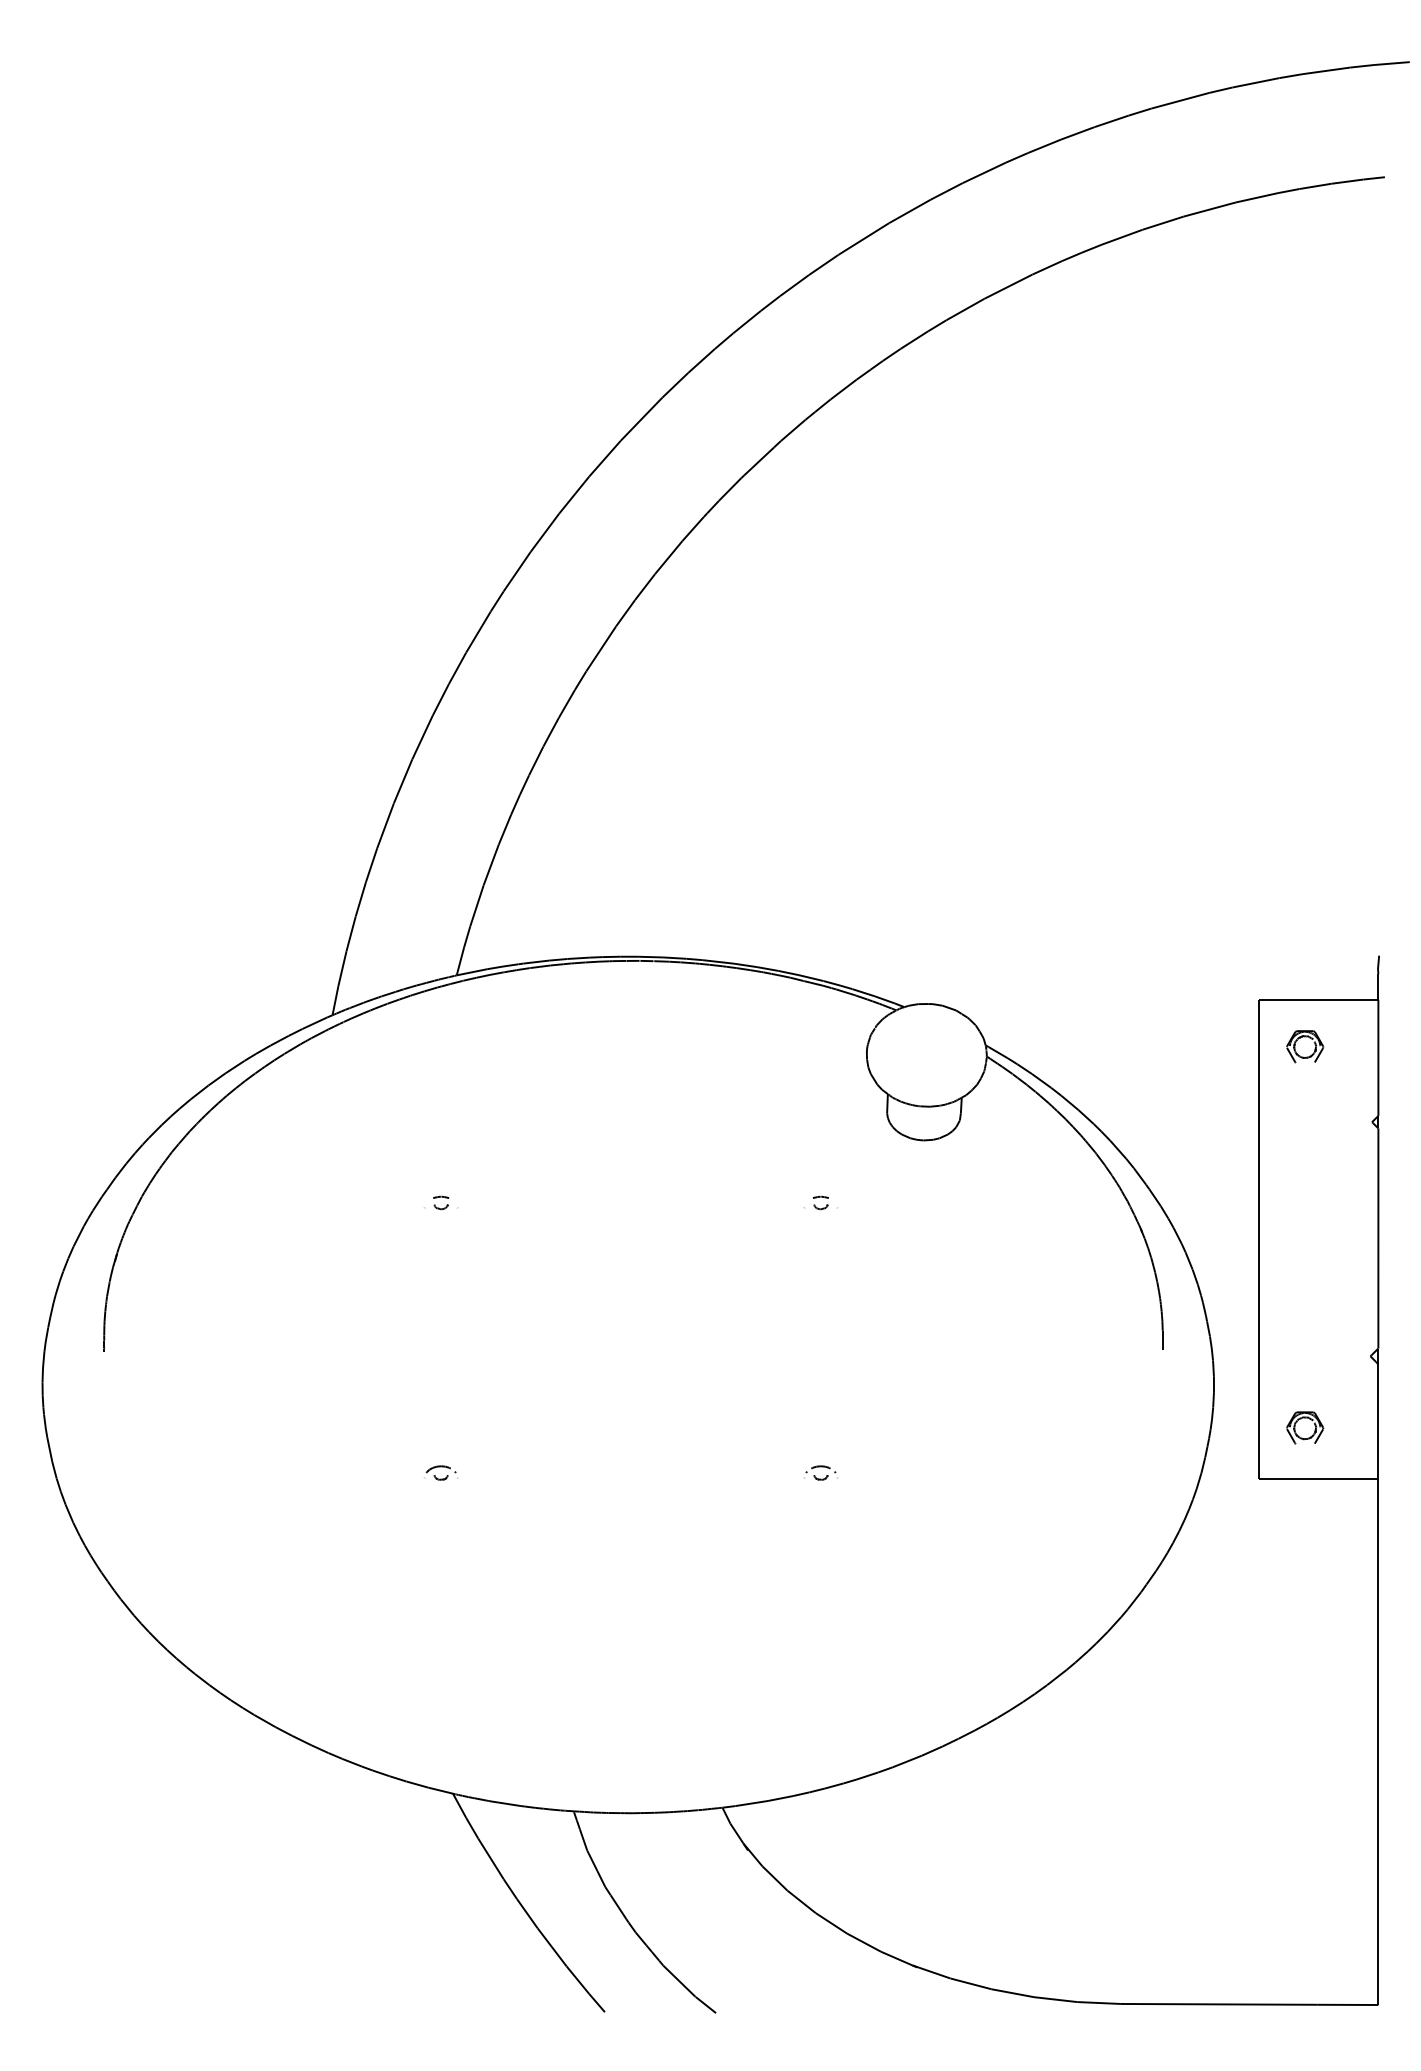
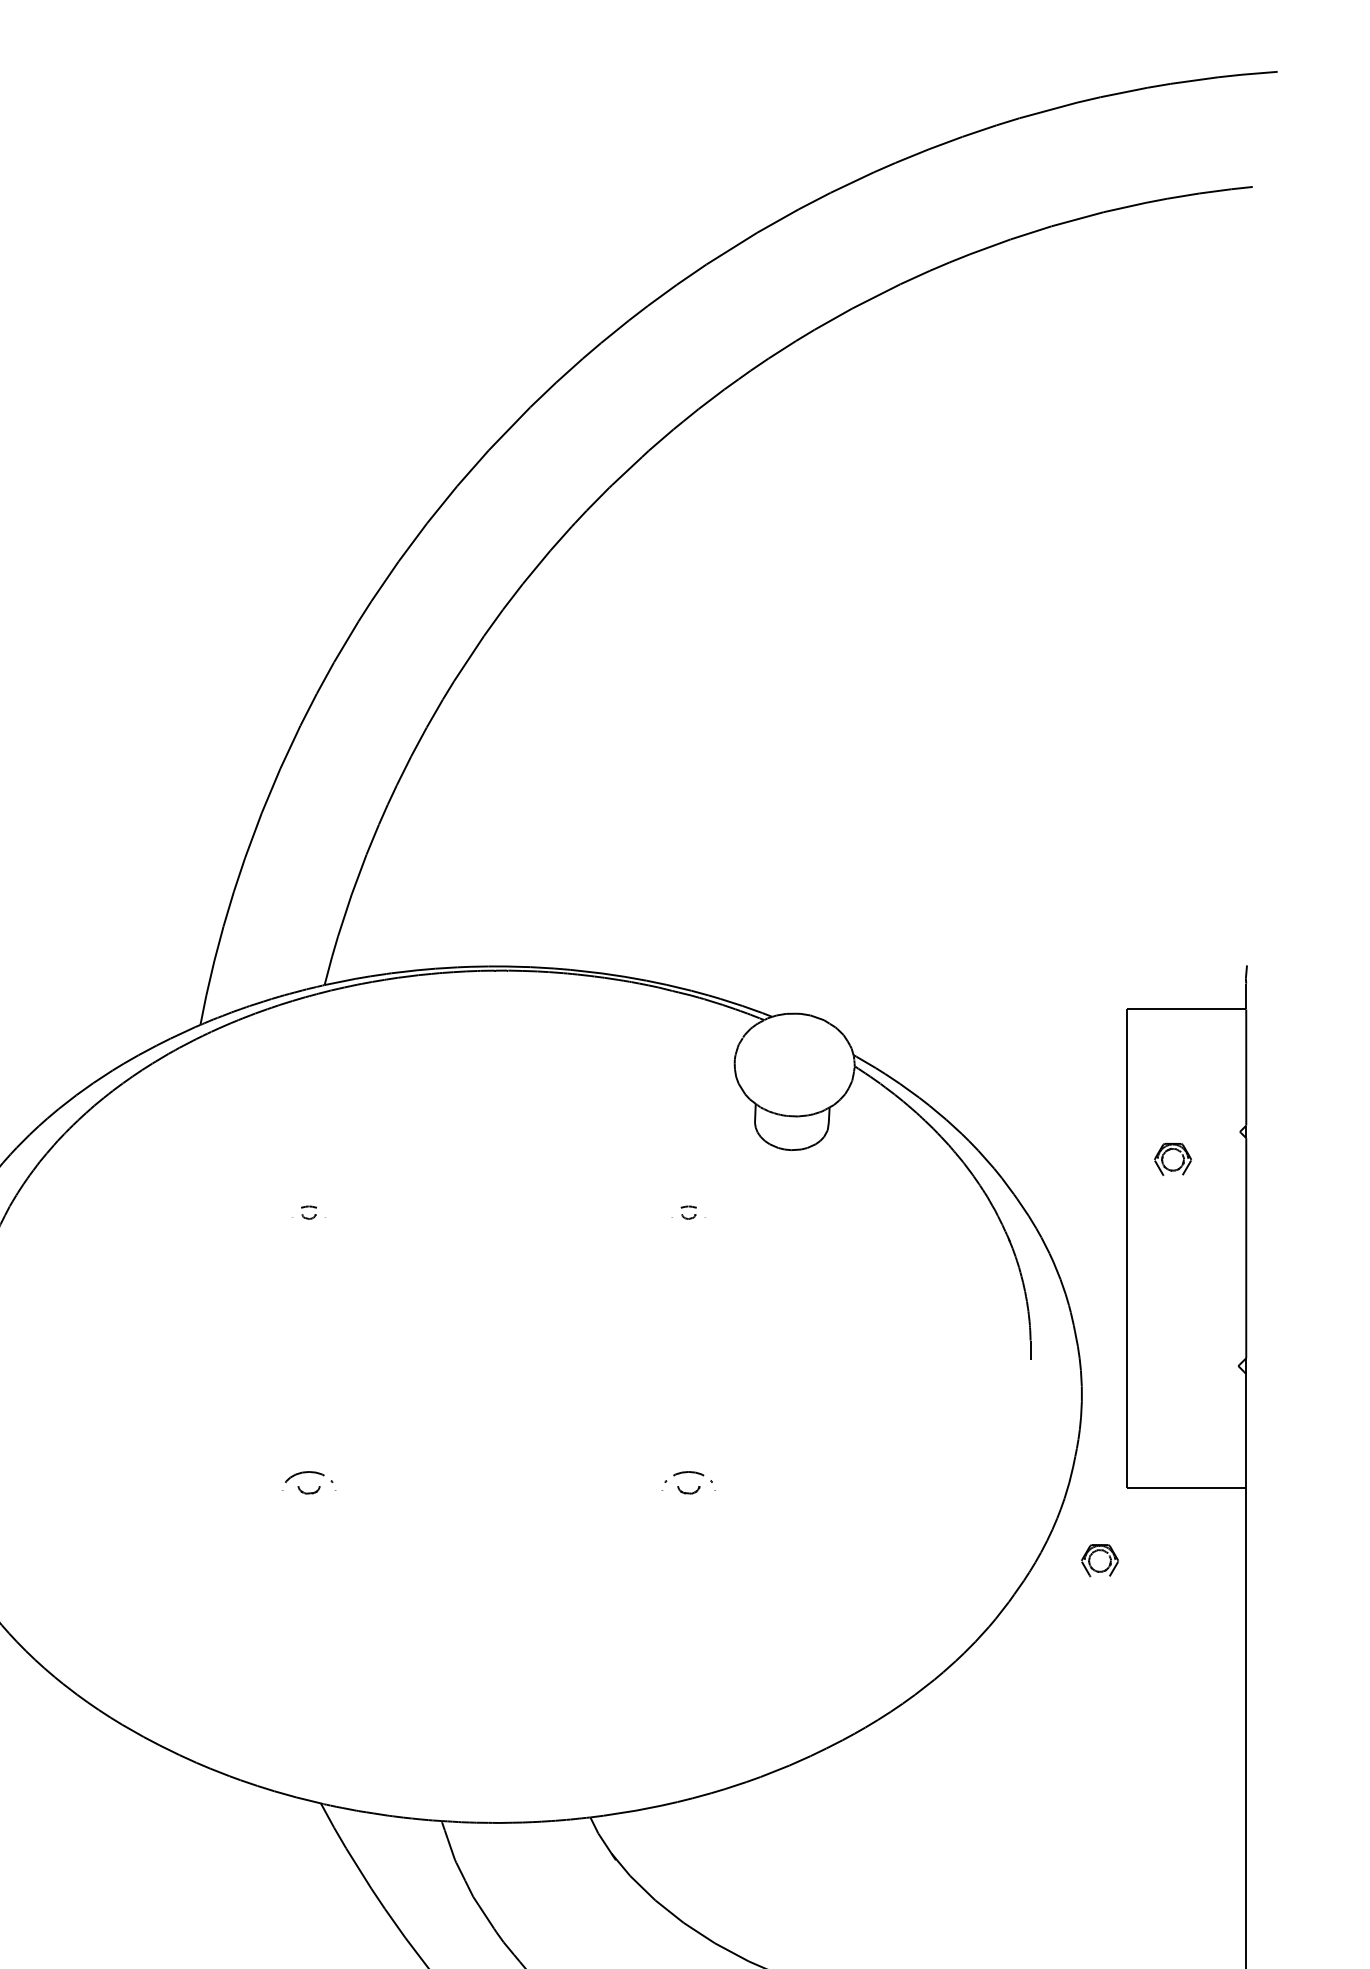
part: (1309, 1038) -> (1177, 1151), moved
part: (1301, 1419) -> (1096, 1552), moved
part: (440, 1472) -> (308, 1482), size x1.6
part: (820, 1472) -> (688, 1482), size x1.6

